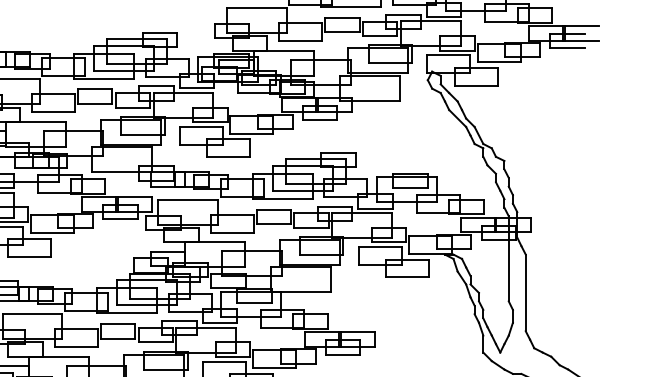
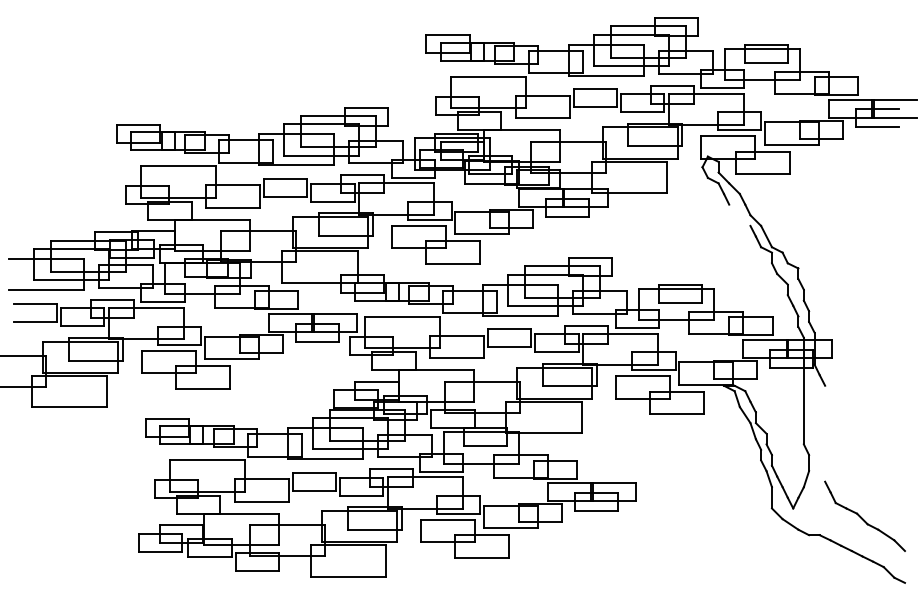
line: (457, 117) -> (739, 214), removed
line: (526, 292) -> (825, 433), removed

